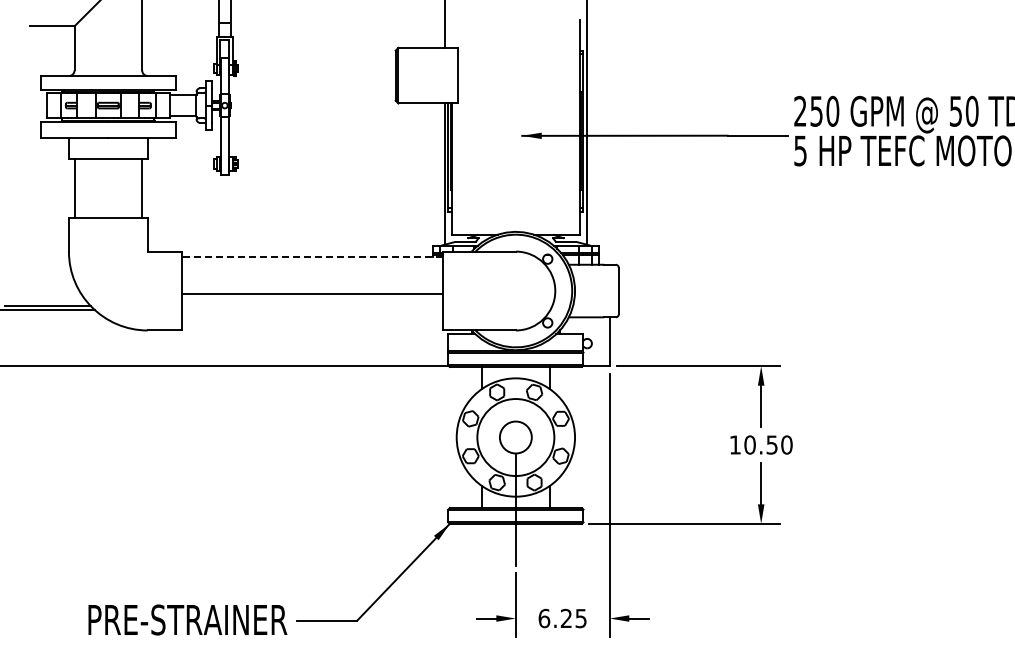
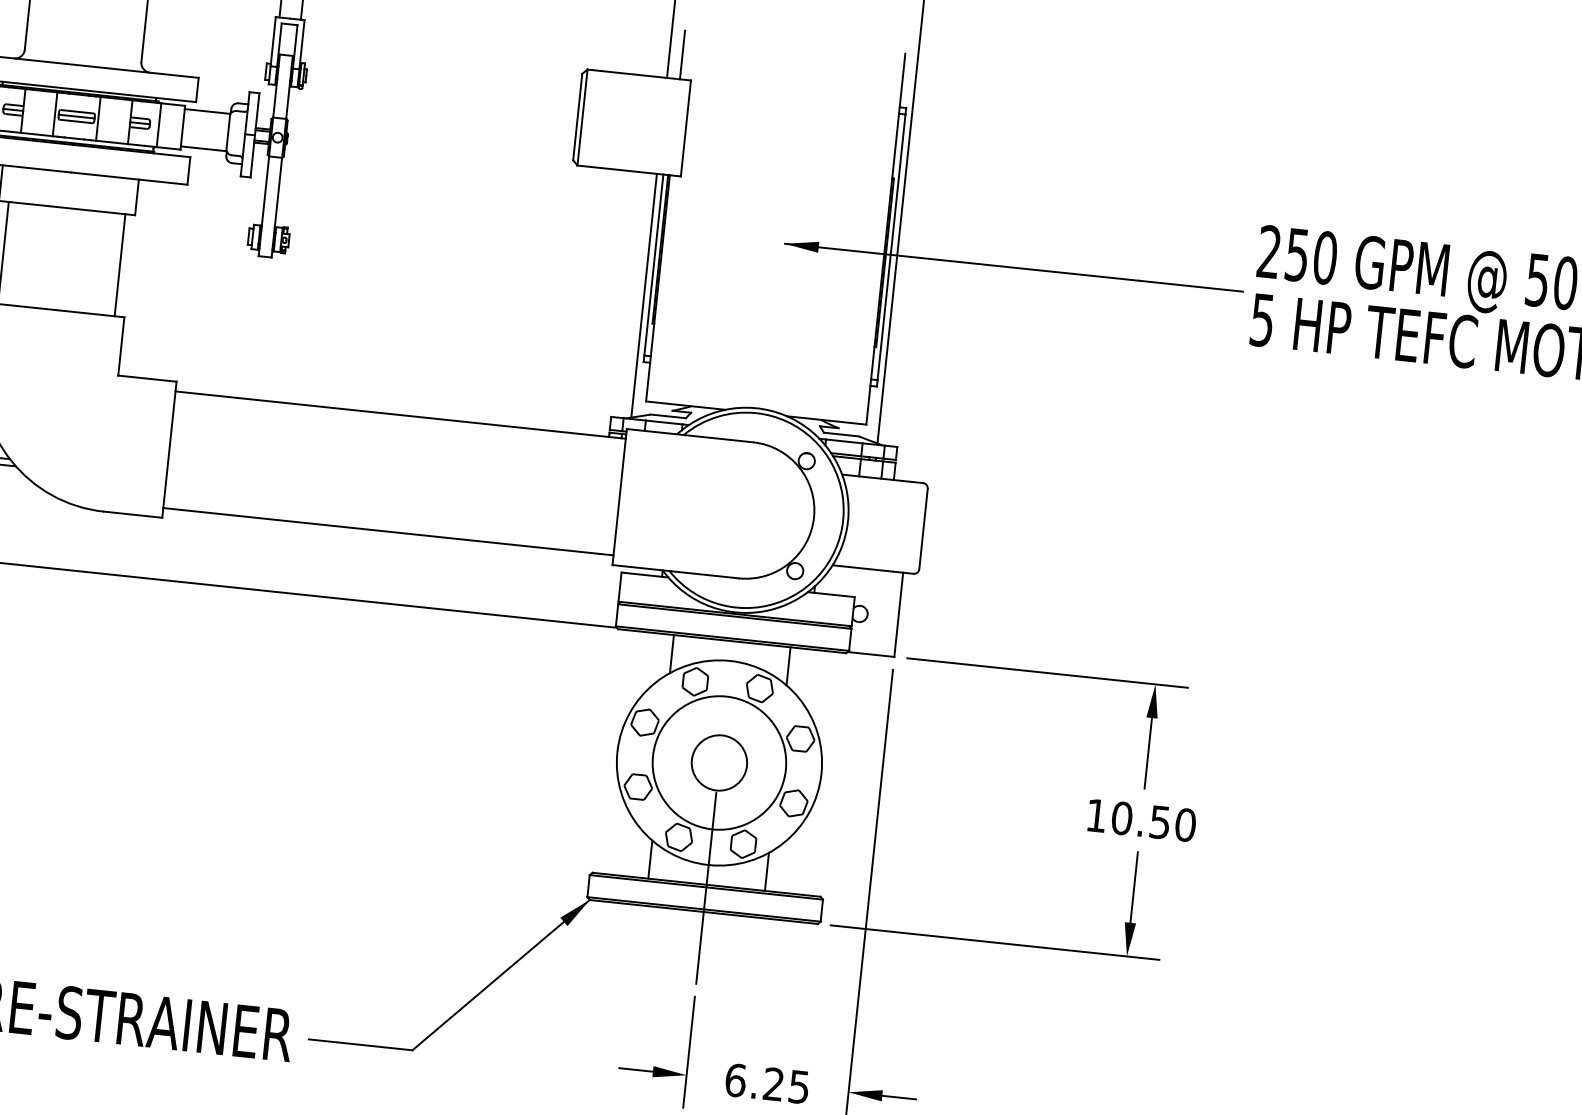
line: (452, 33) -> (683, 54), added
line: (312, 257) -> (401, 415), dashed -> solid
line: (311, 293) -> (387, 530), moved

